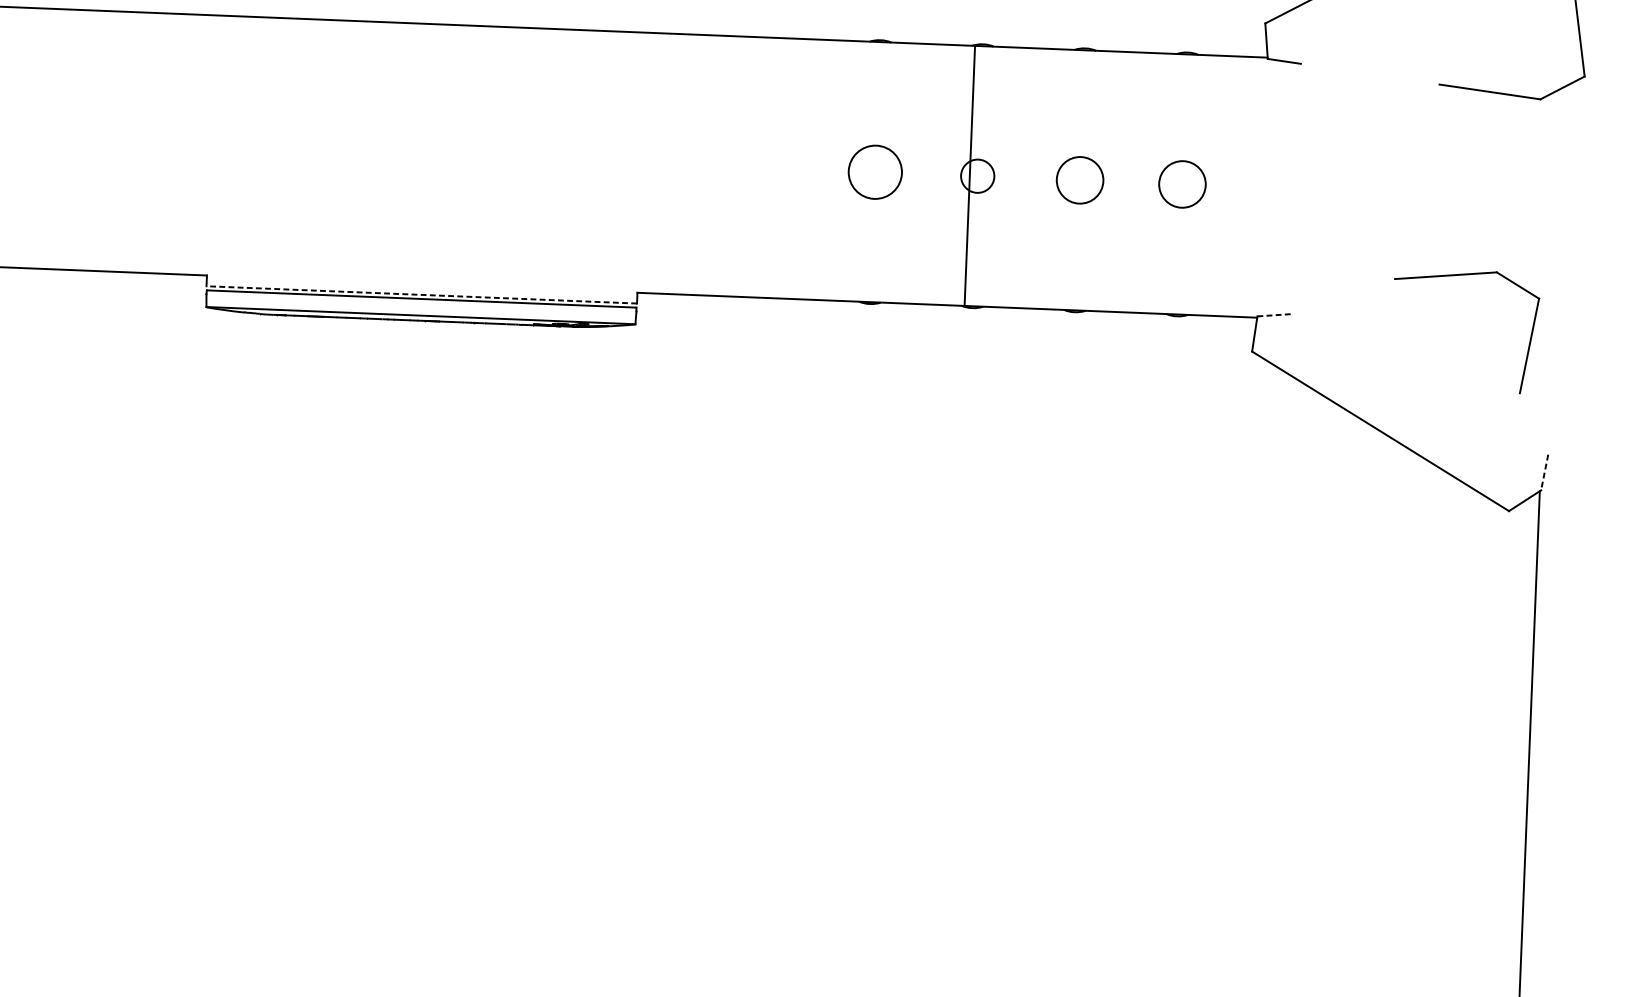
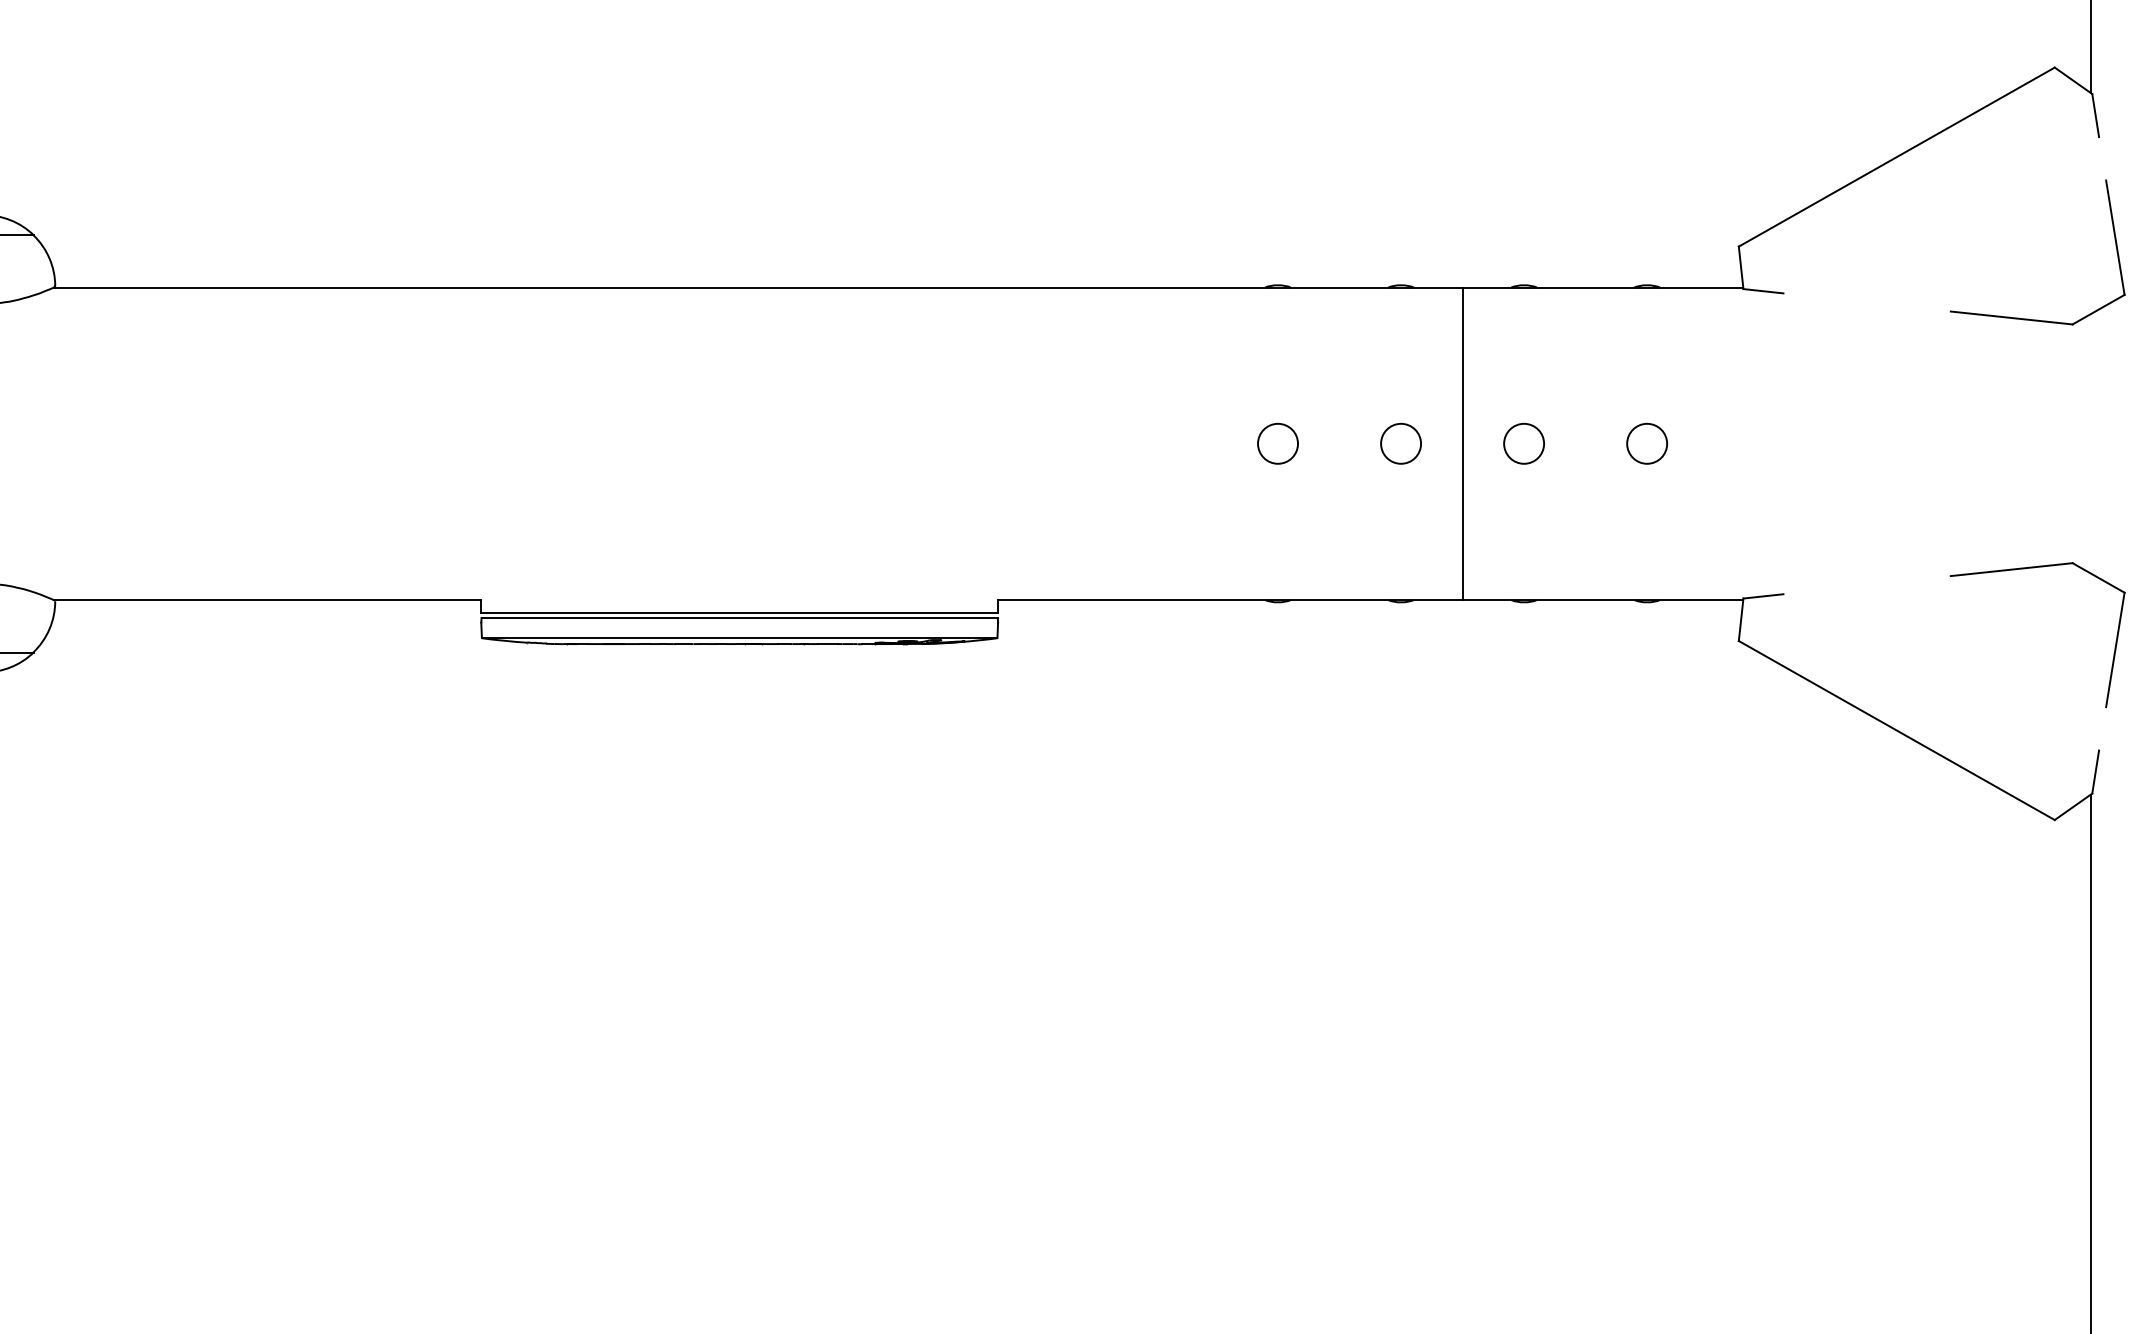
circle: (874, 171) -> (1277, 443), size x0.62
line: (969, 175) -> (1462, 443), moved
circle: (1080, 180) -> (1524, 443), size x0.71
circle: (1182, 184) -> (1647, 443), size x0.71
part: (1464, 275) -> (2034, 568), moved
line: (421, 295) -> (739, 613), dashed -> solid
line: (1274, 315) -> (1763, 596), dashed -> solid
line: (1544, 472) -> (2095, 772), dashed -> solid

